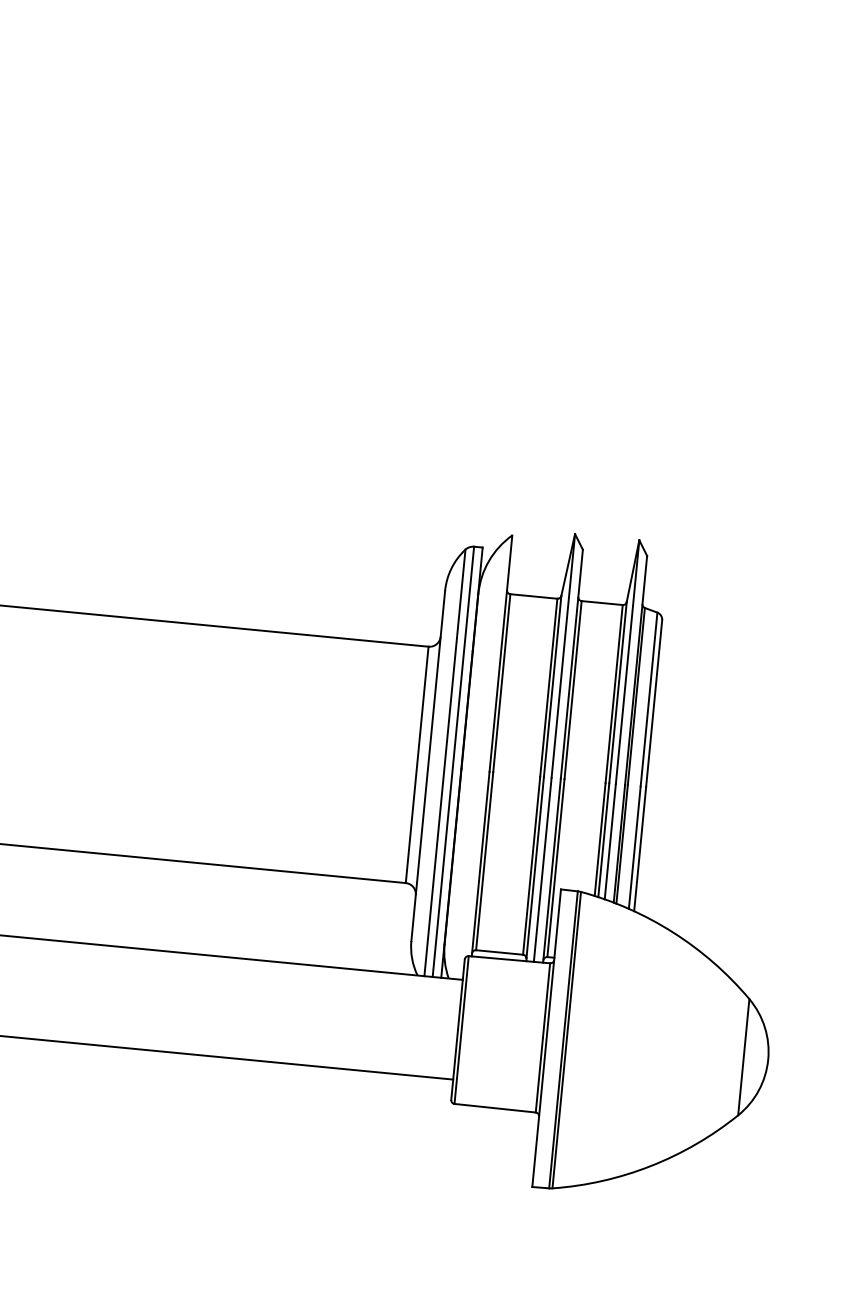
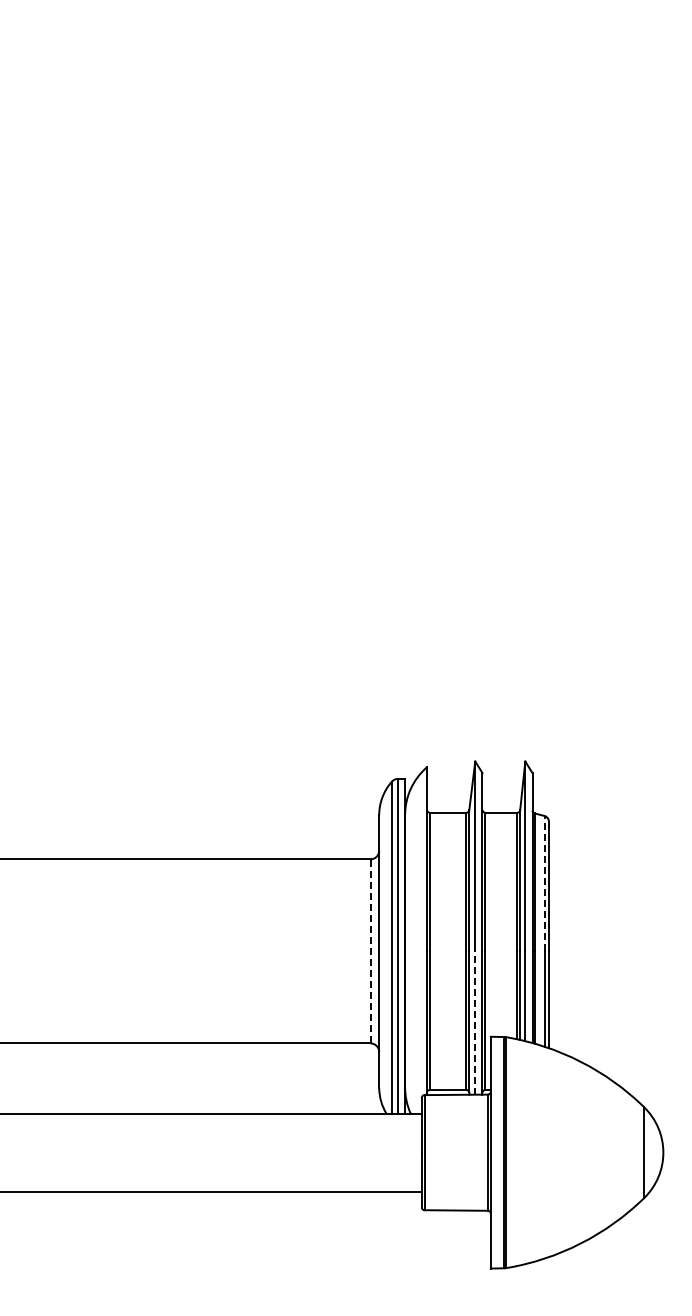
line: (648, 699) -> (544, 883), solid -> dashed
line: (417, 763) -> (370, 950), solid -> dashed
line: (542, 870) -> (475, 1023), solid -> dashed

